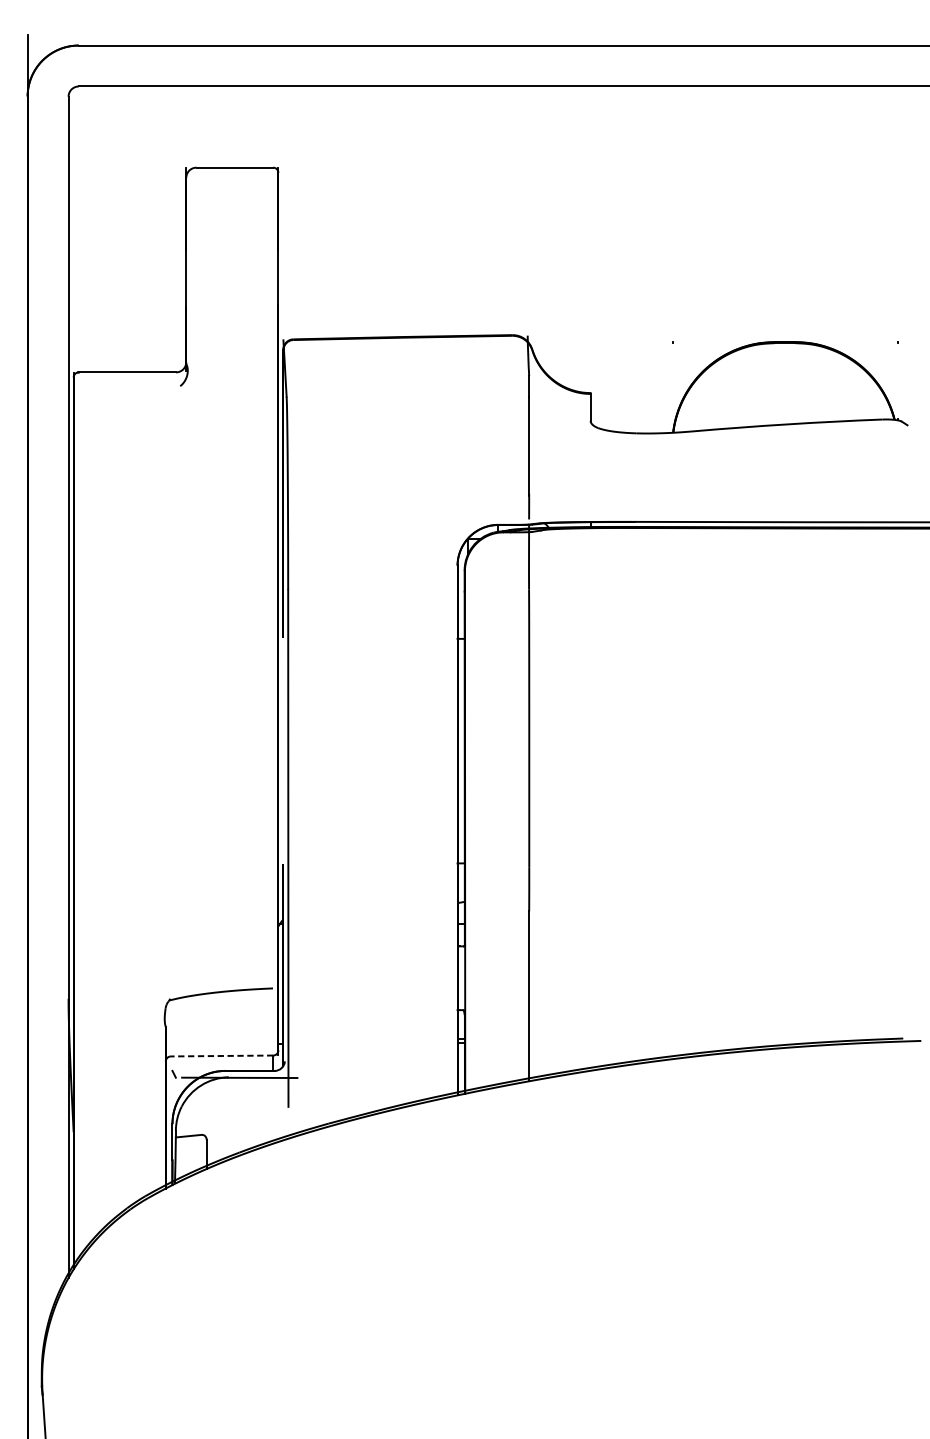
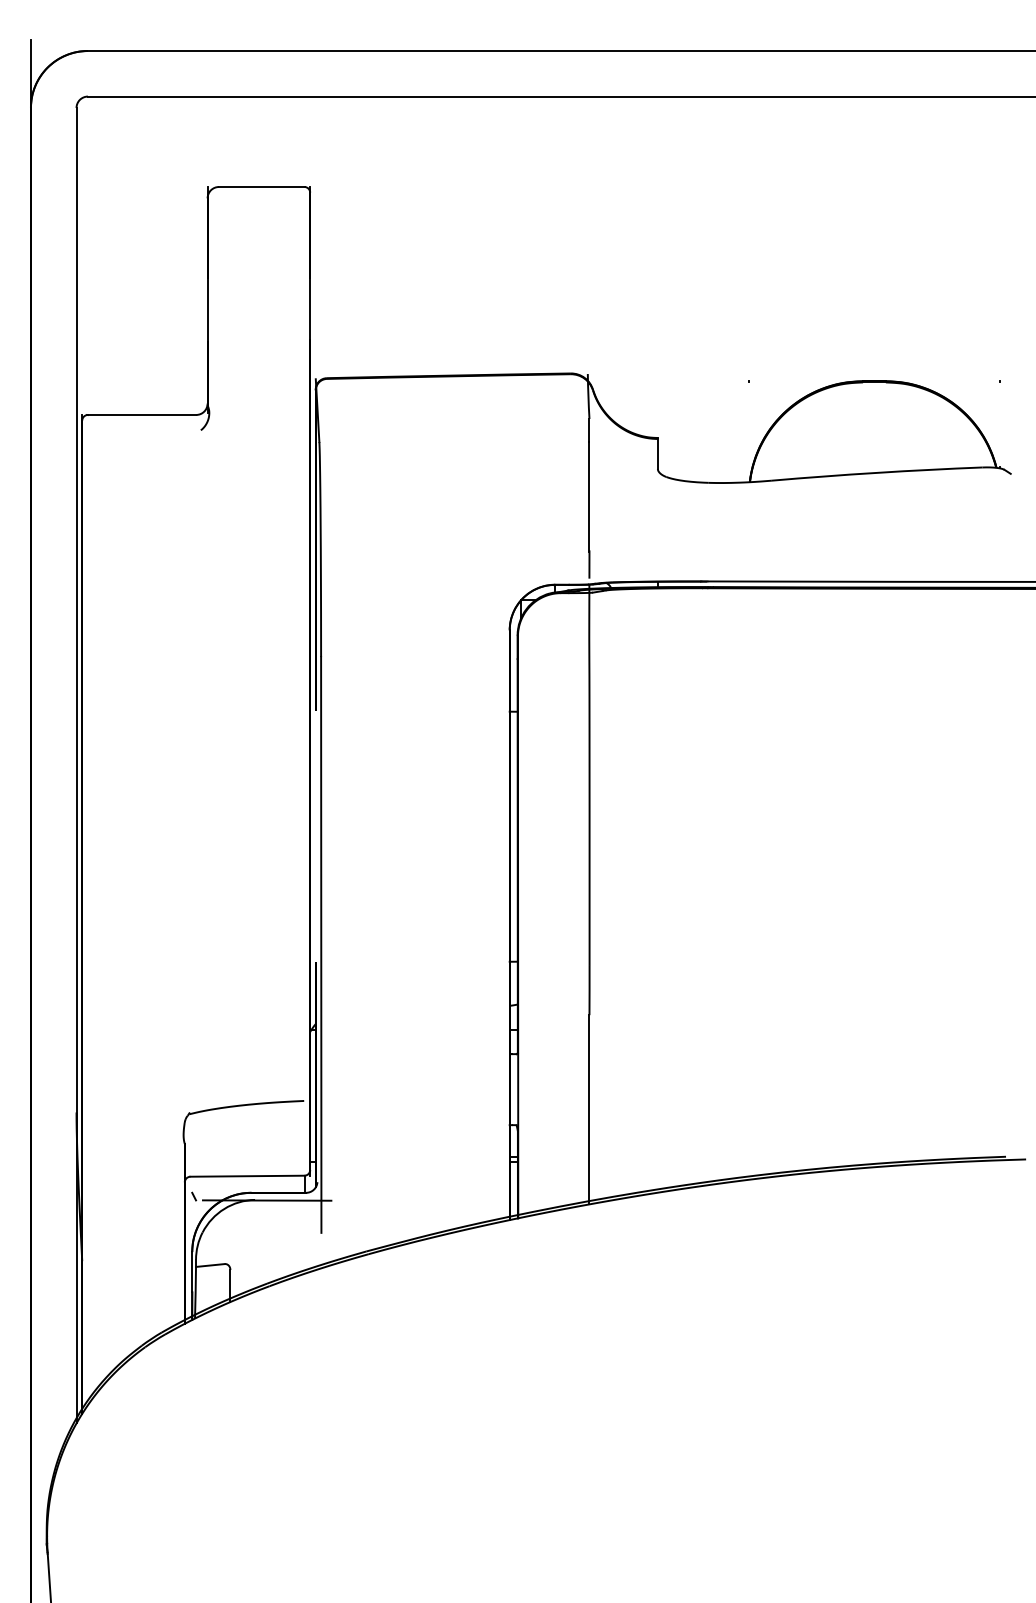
line: (222, 1056) -> (247, 1176), dashed -> solid

